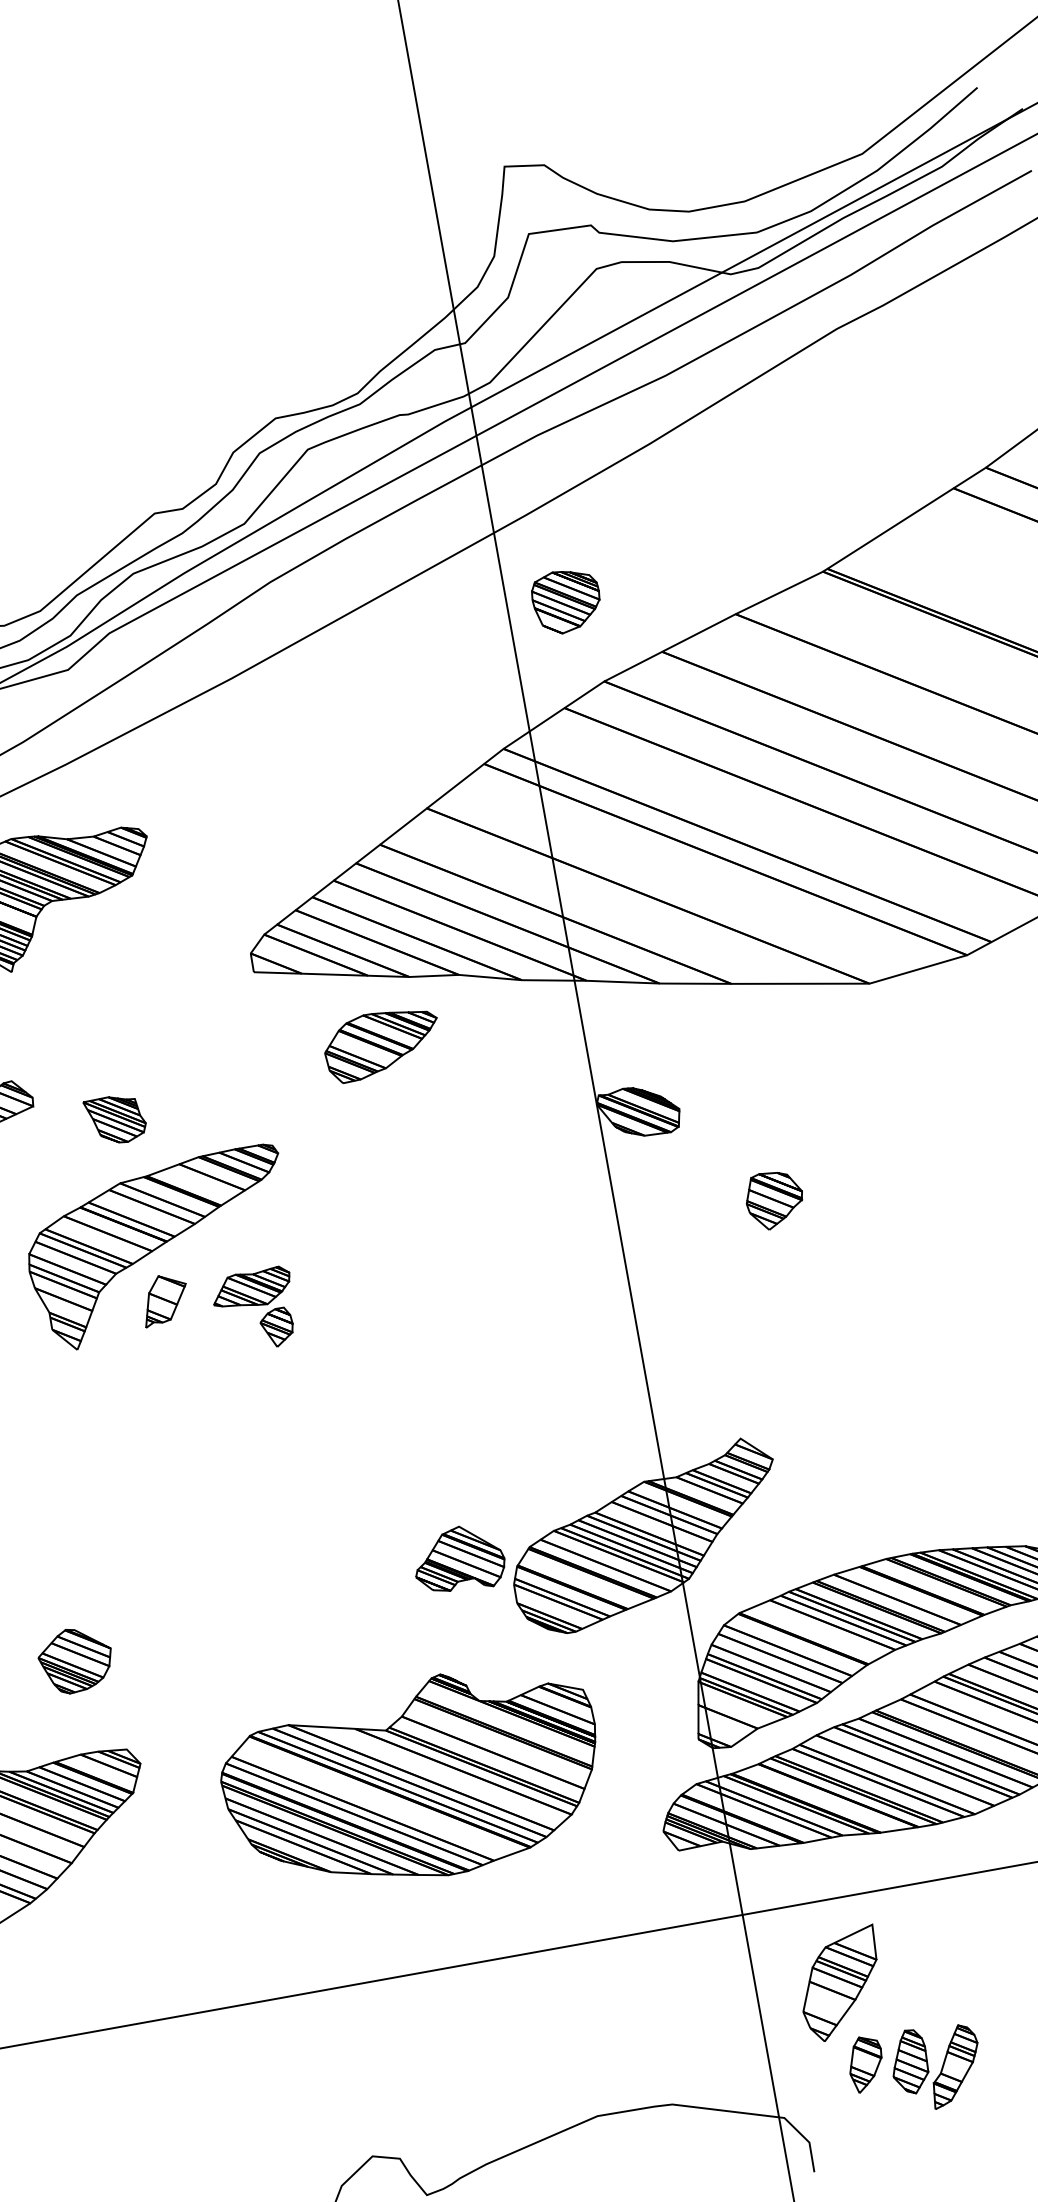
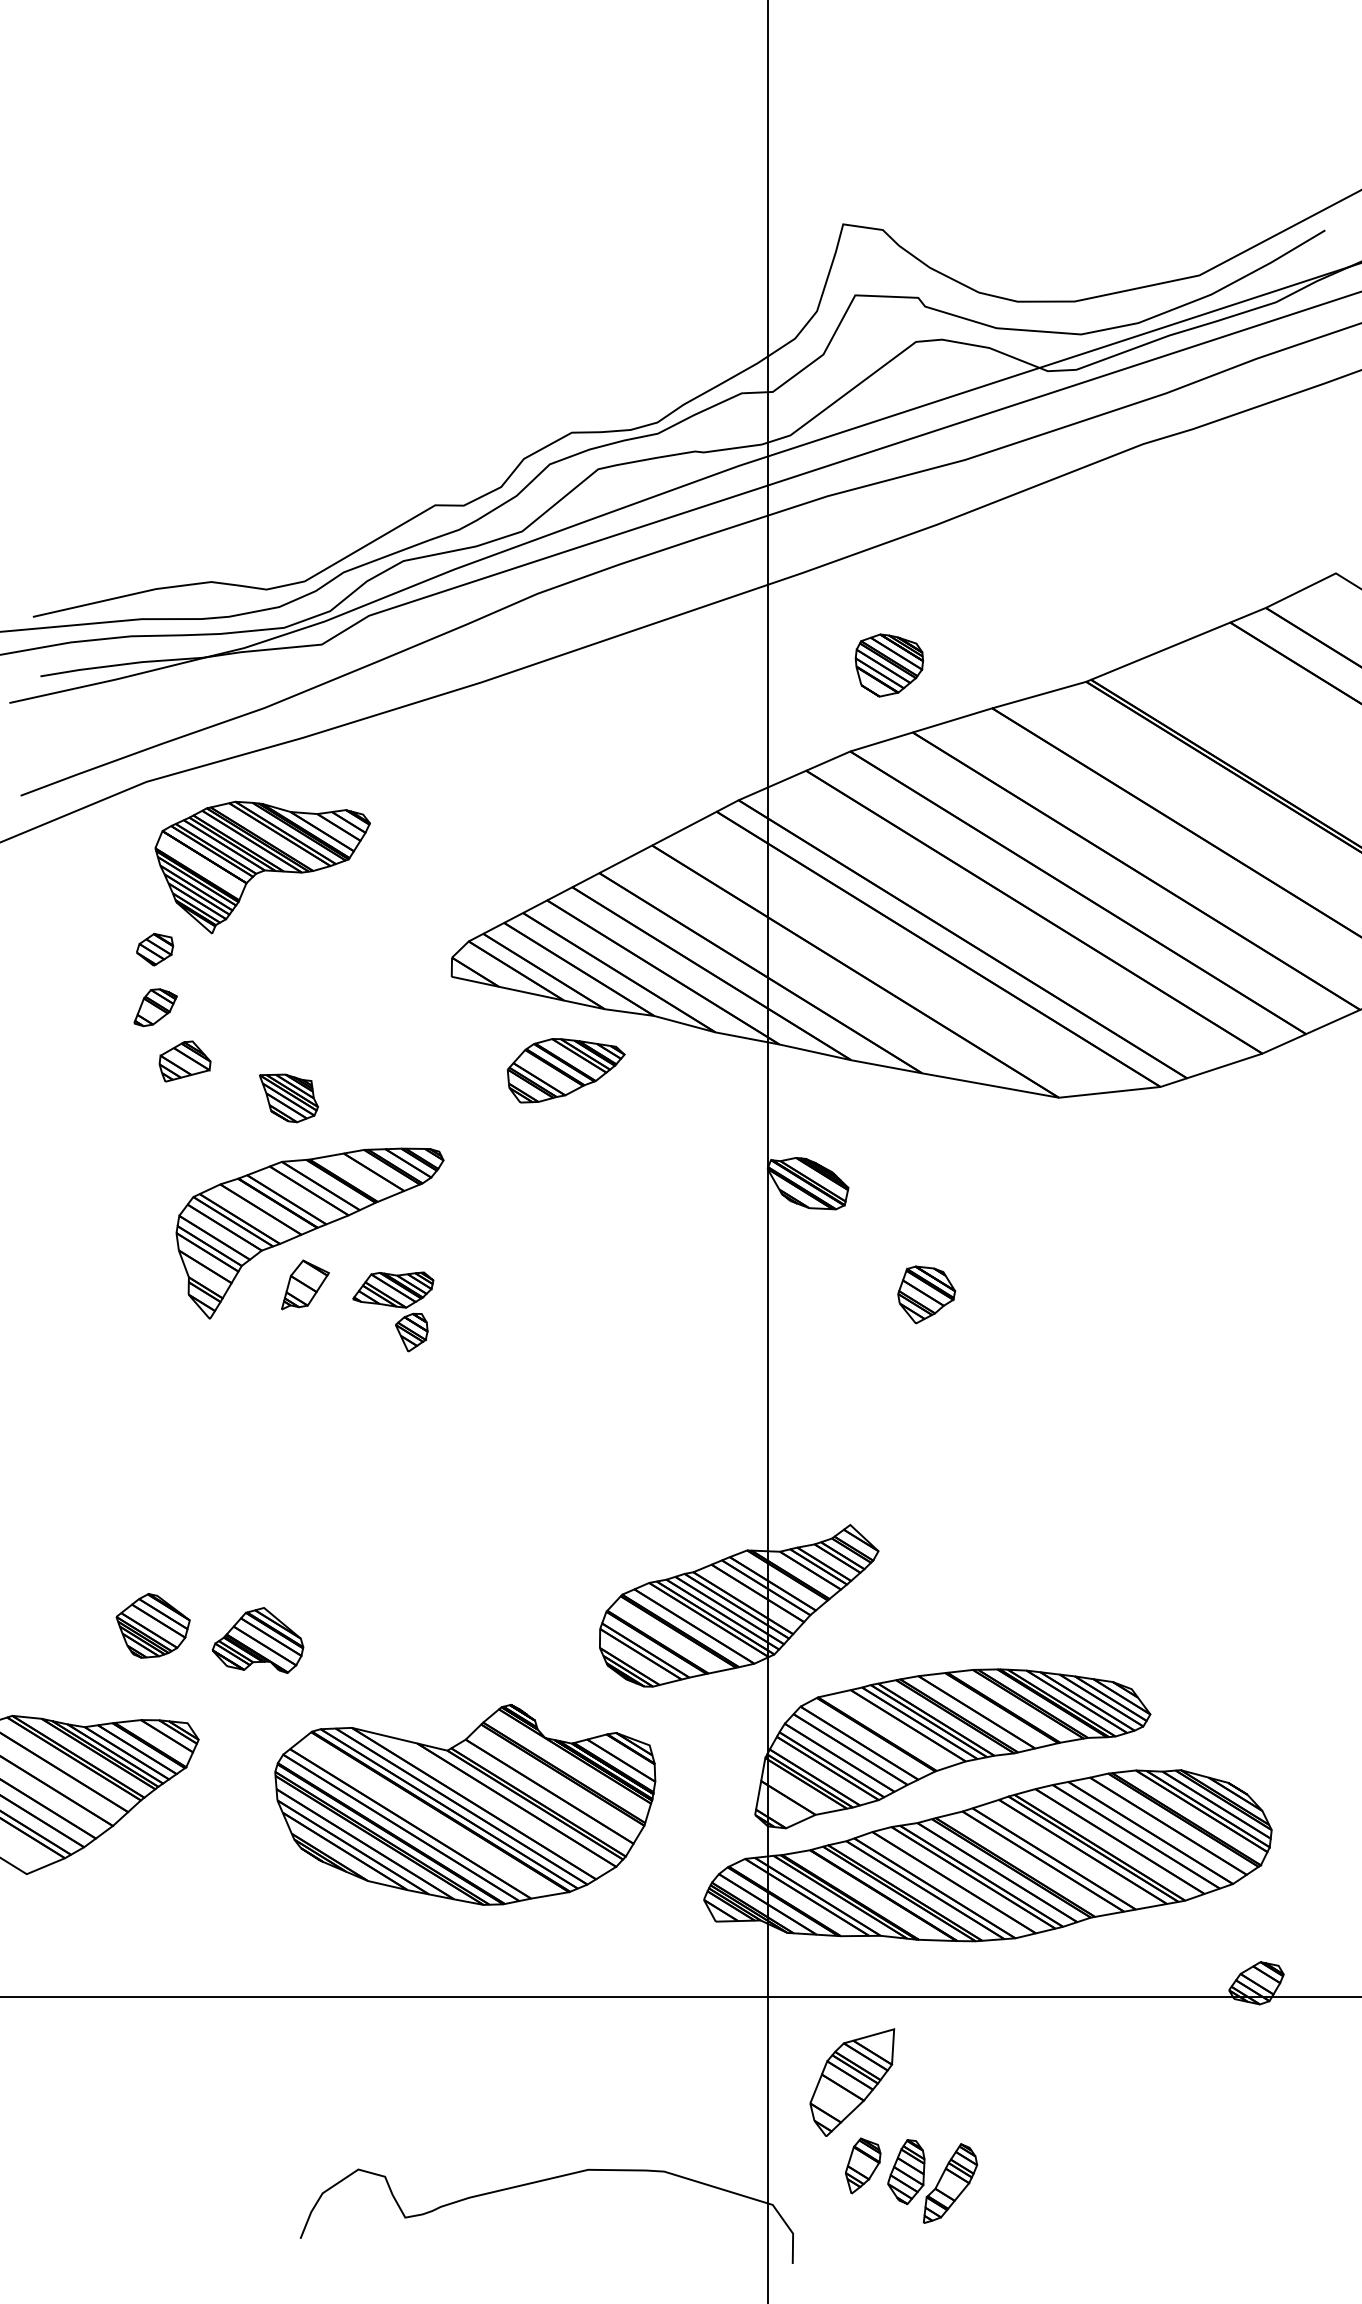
part: (566, 601) -> (889, 665), moved
part: (458, 1559) -> (257, 1640), moved

